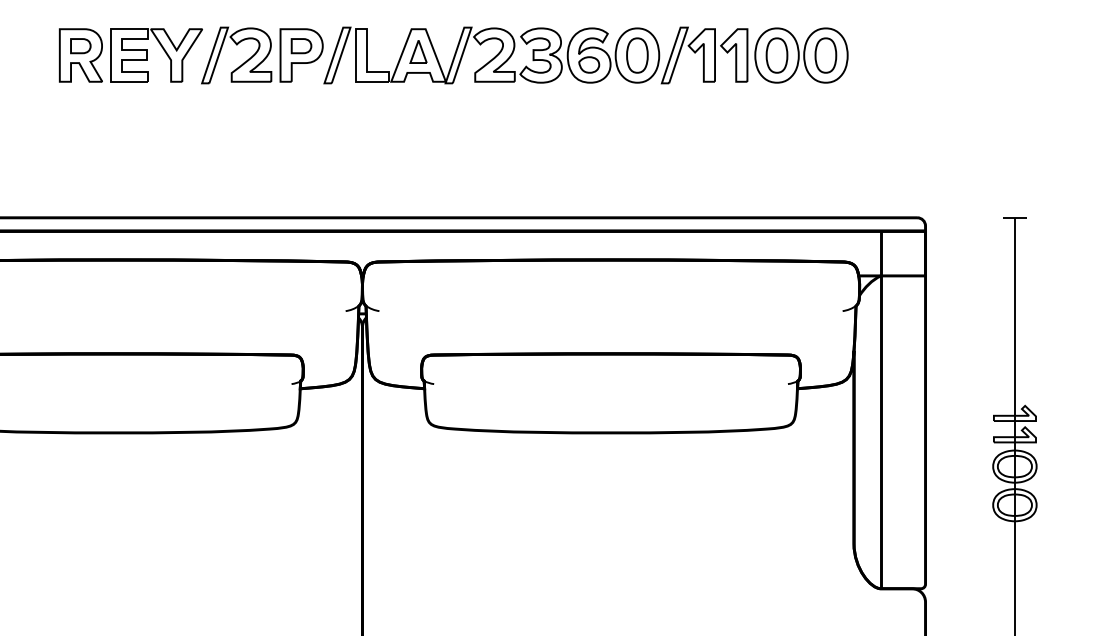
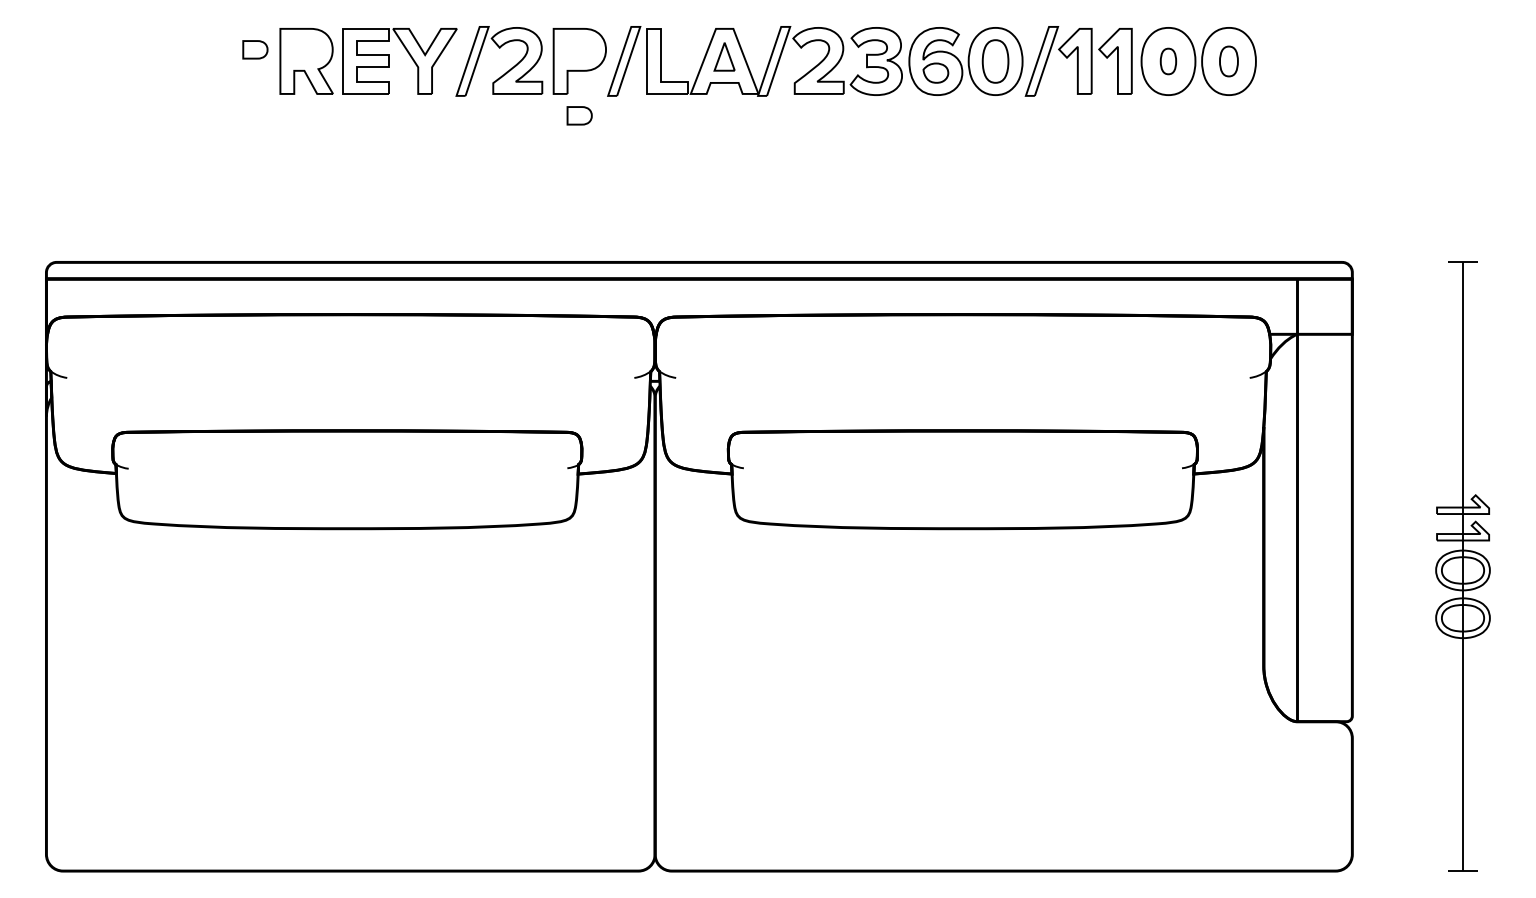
part: (80, 45) -> (255, 49), moved
part: (301, 45) -> (579, 115), moved
part: (777, 55) -> (1168, 61), size x0.6
part: (825, 55) -> (1228, 61), size x0.7

